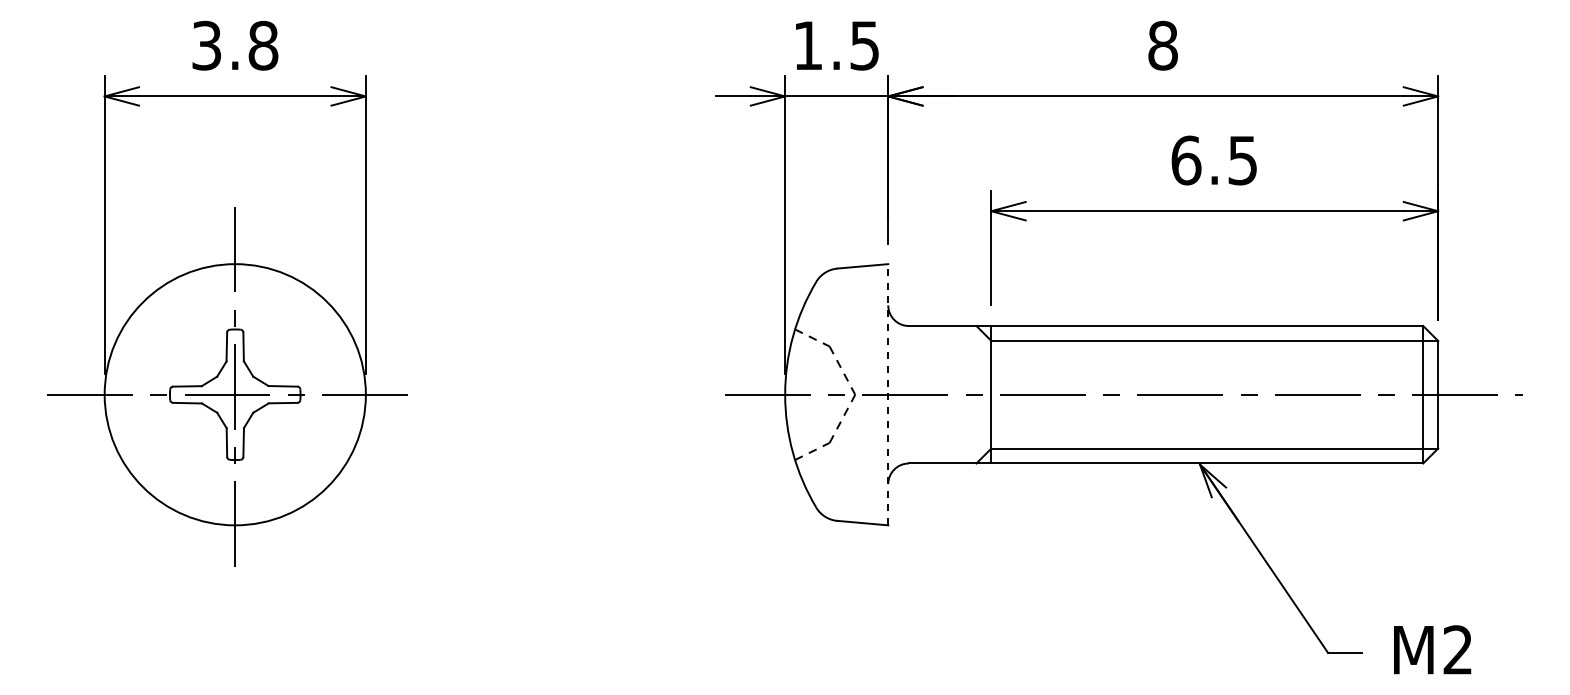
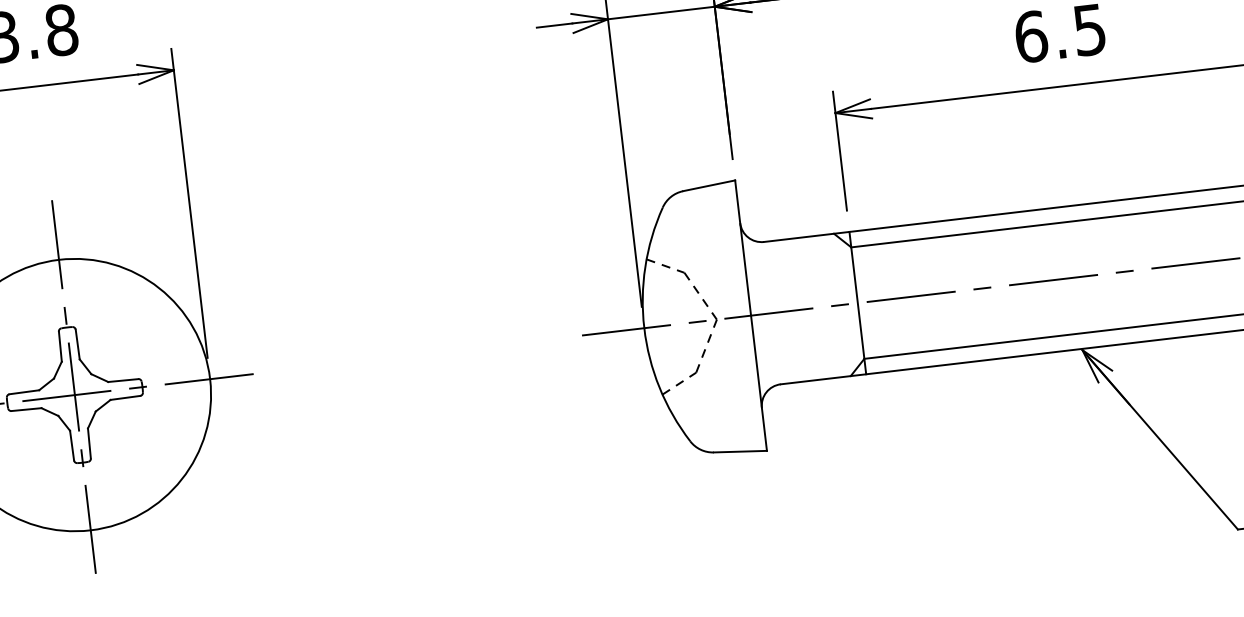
line: (888, 394) -> (751, 315), dashed -> solid

